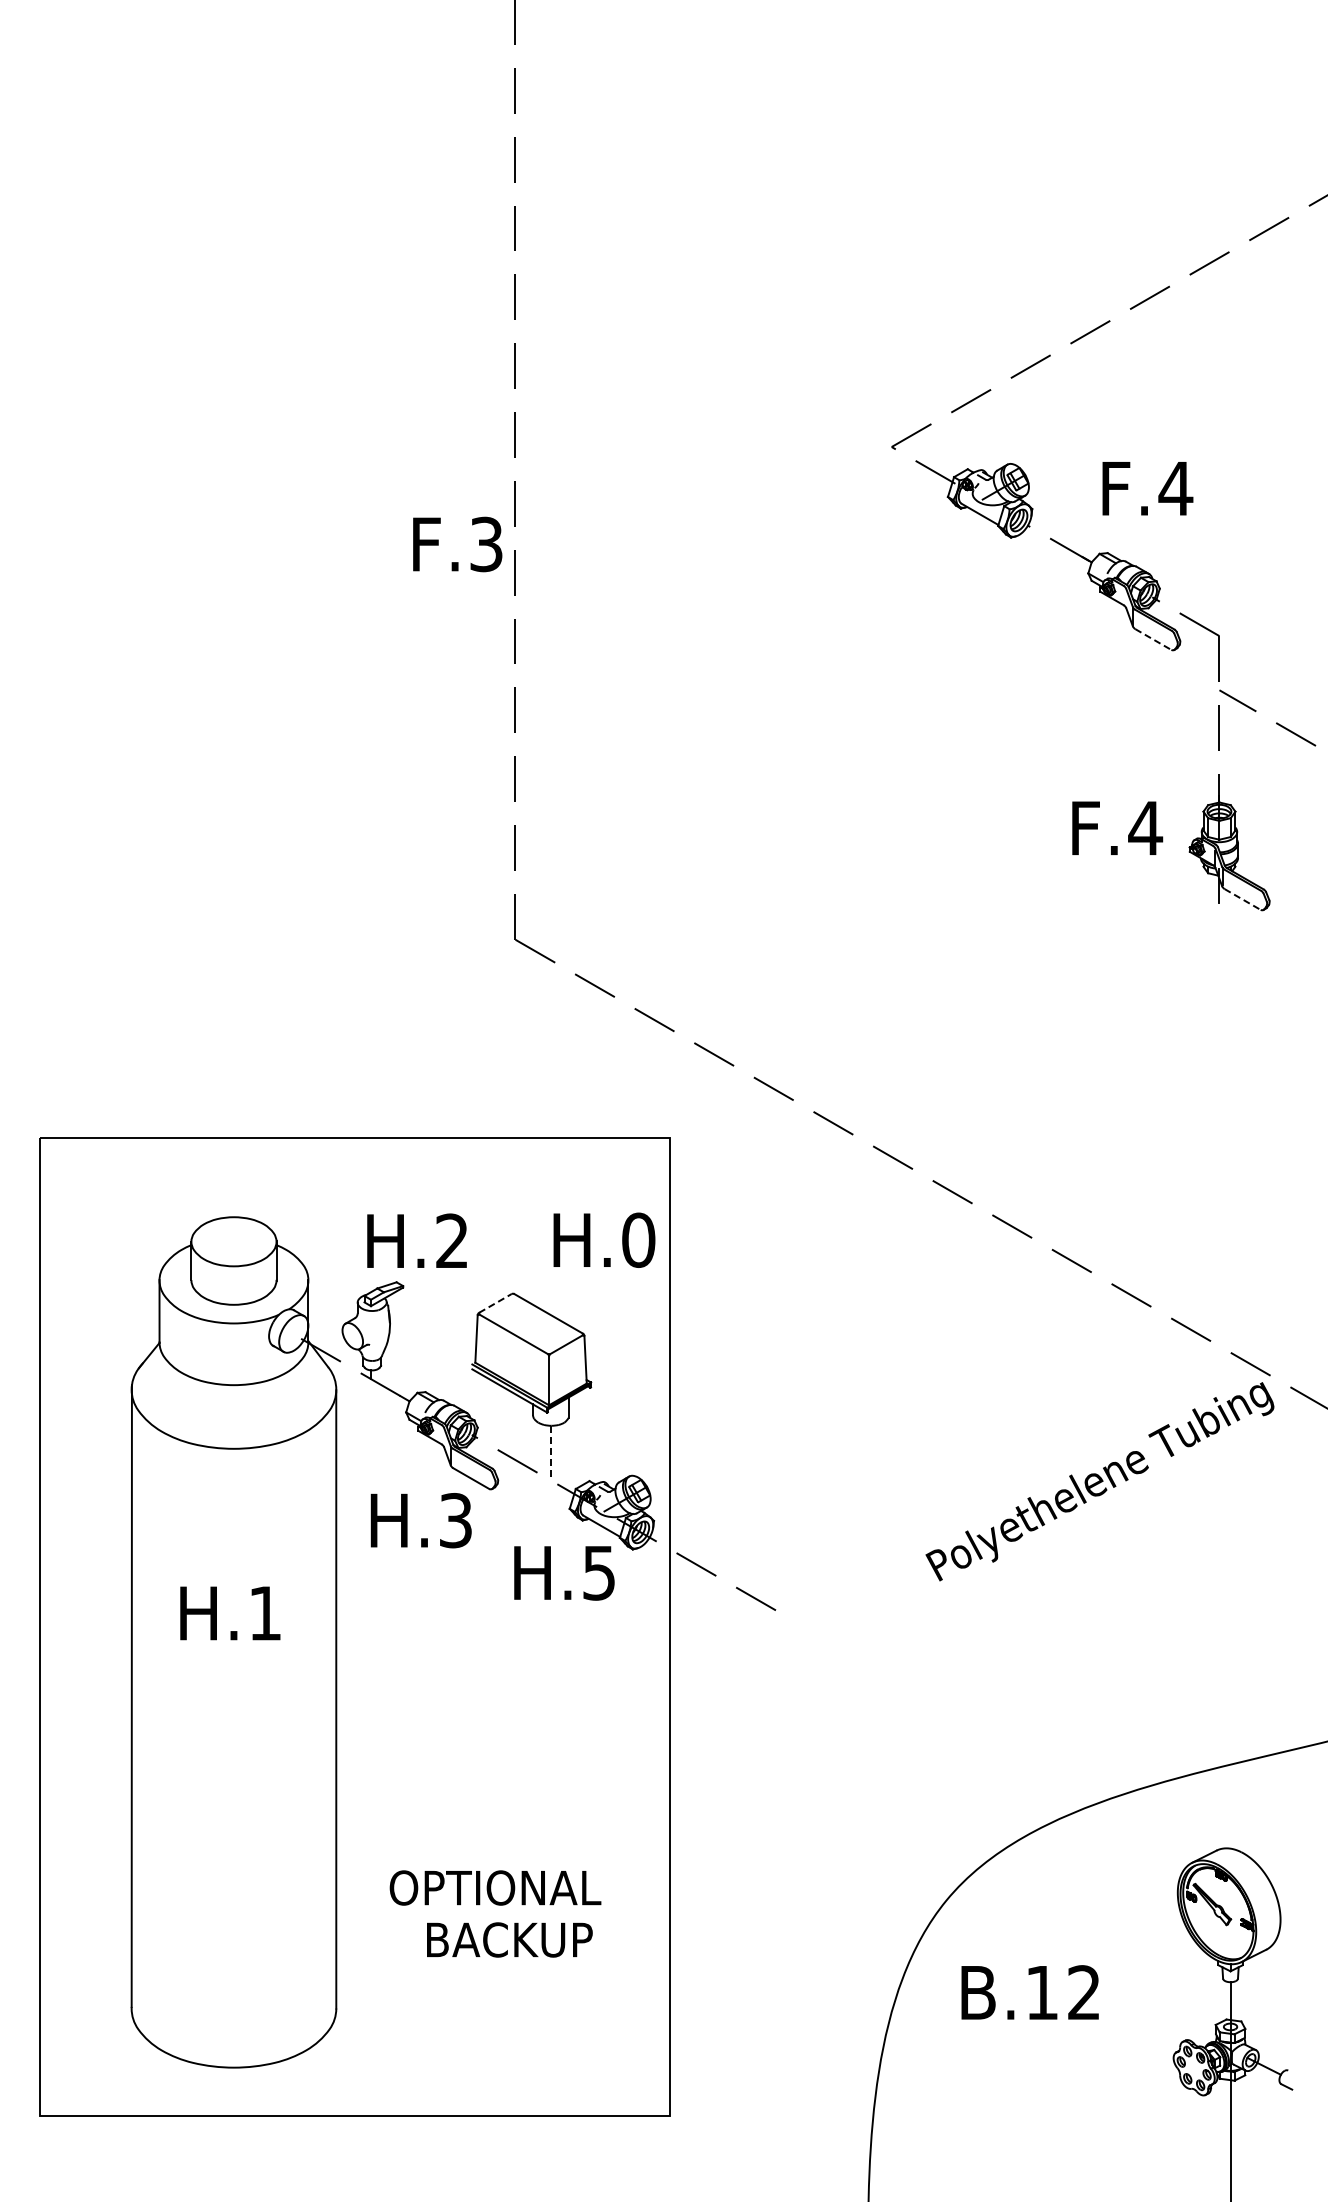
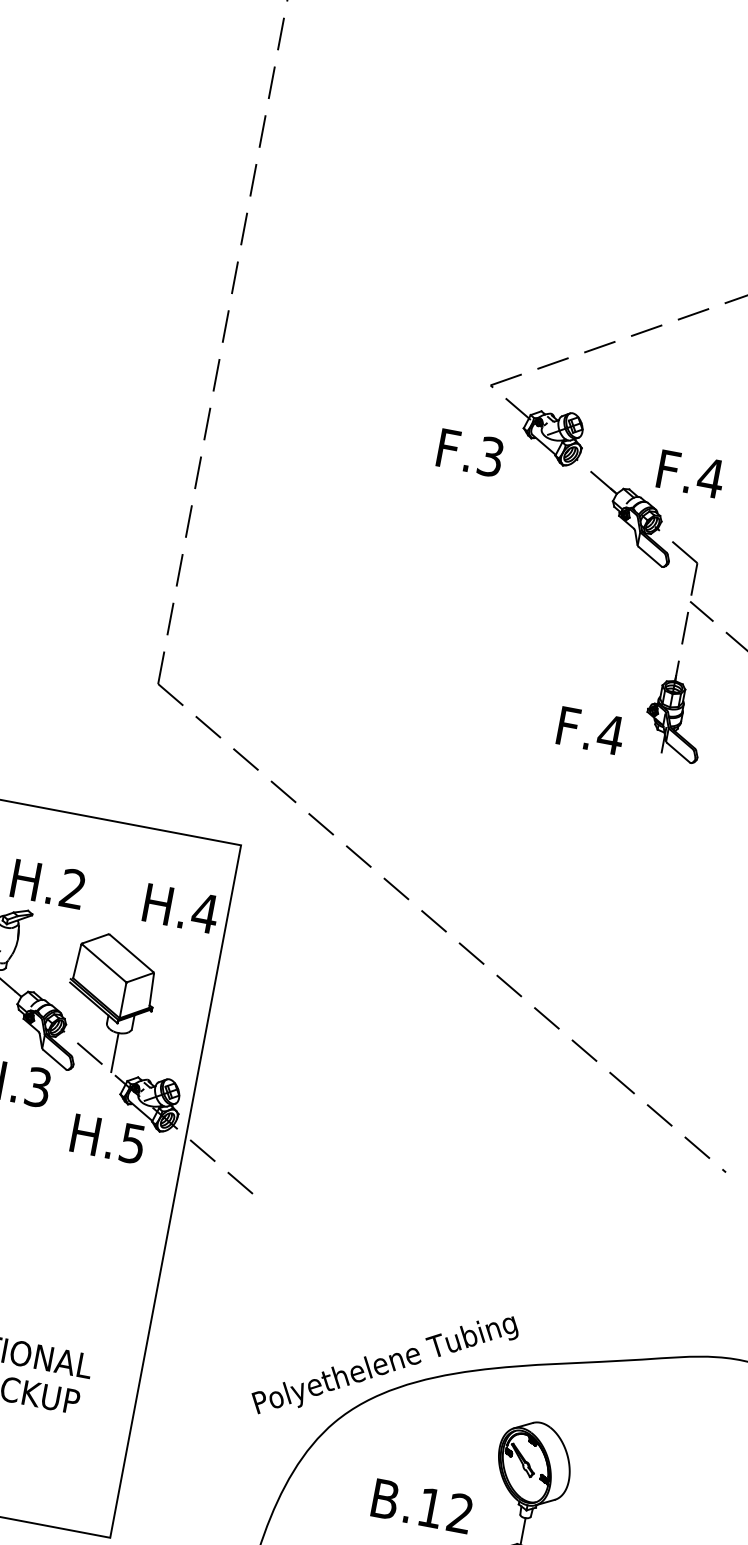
text: (1147, 488) -> (690, 474), moved
text: (457, 544) -> (470, 453), moved
line: (1153, 639) -> (650, 556), dashed -> solid
text: (1117, 827) -> (591, 730), moved
line: (1242, 899) -> (678, 752), dashed -> solid
text: (638, 1239) -> (205, 912), H.0 -> H.4
line: (495, 1303) -> (95, 938), dashed -> solid
line: (551, 1453) -> (114, 1052), dashed -> solid
text: (1099, 1481) -> (384, 1364), moved
text: (1029, 1992) -> (421, 1506), moved

